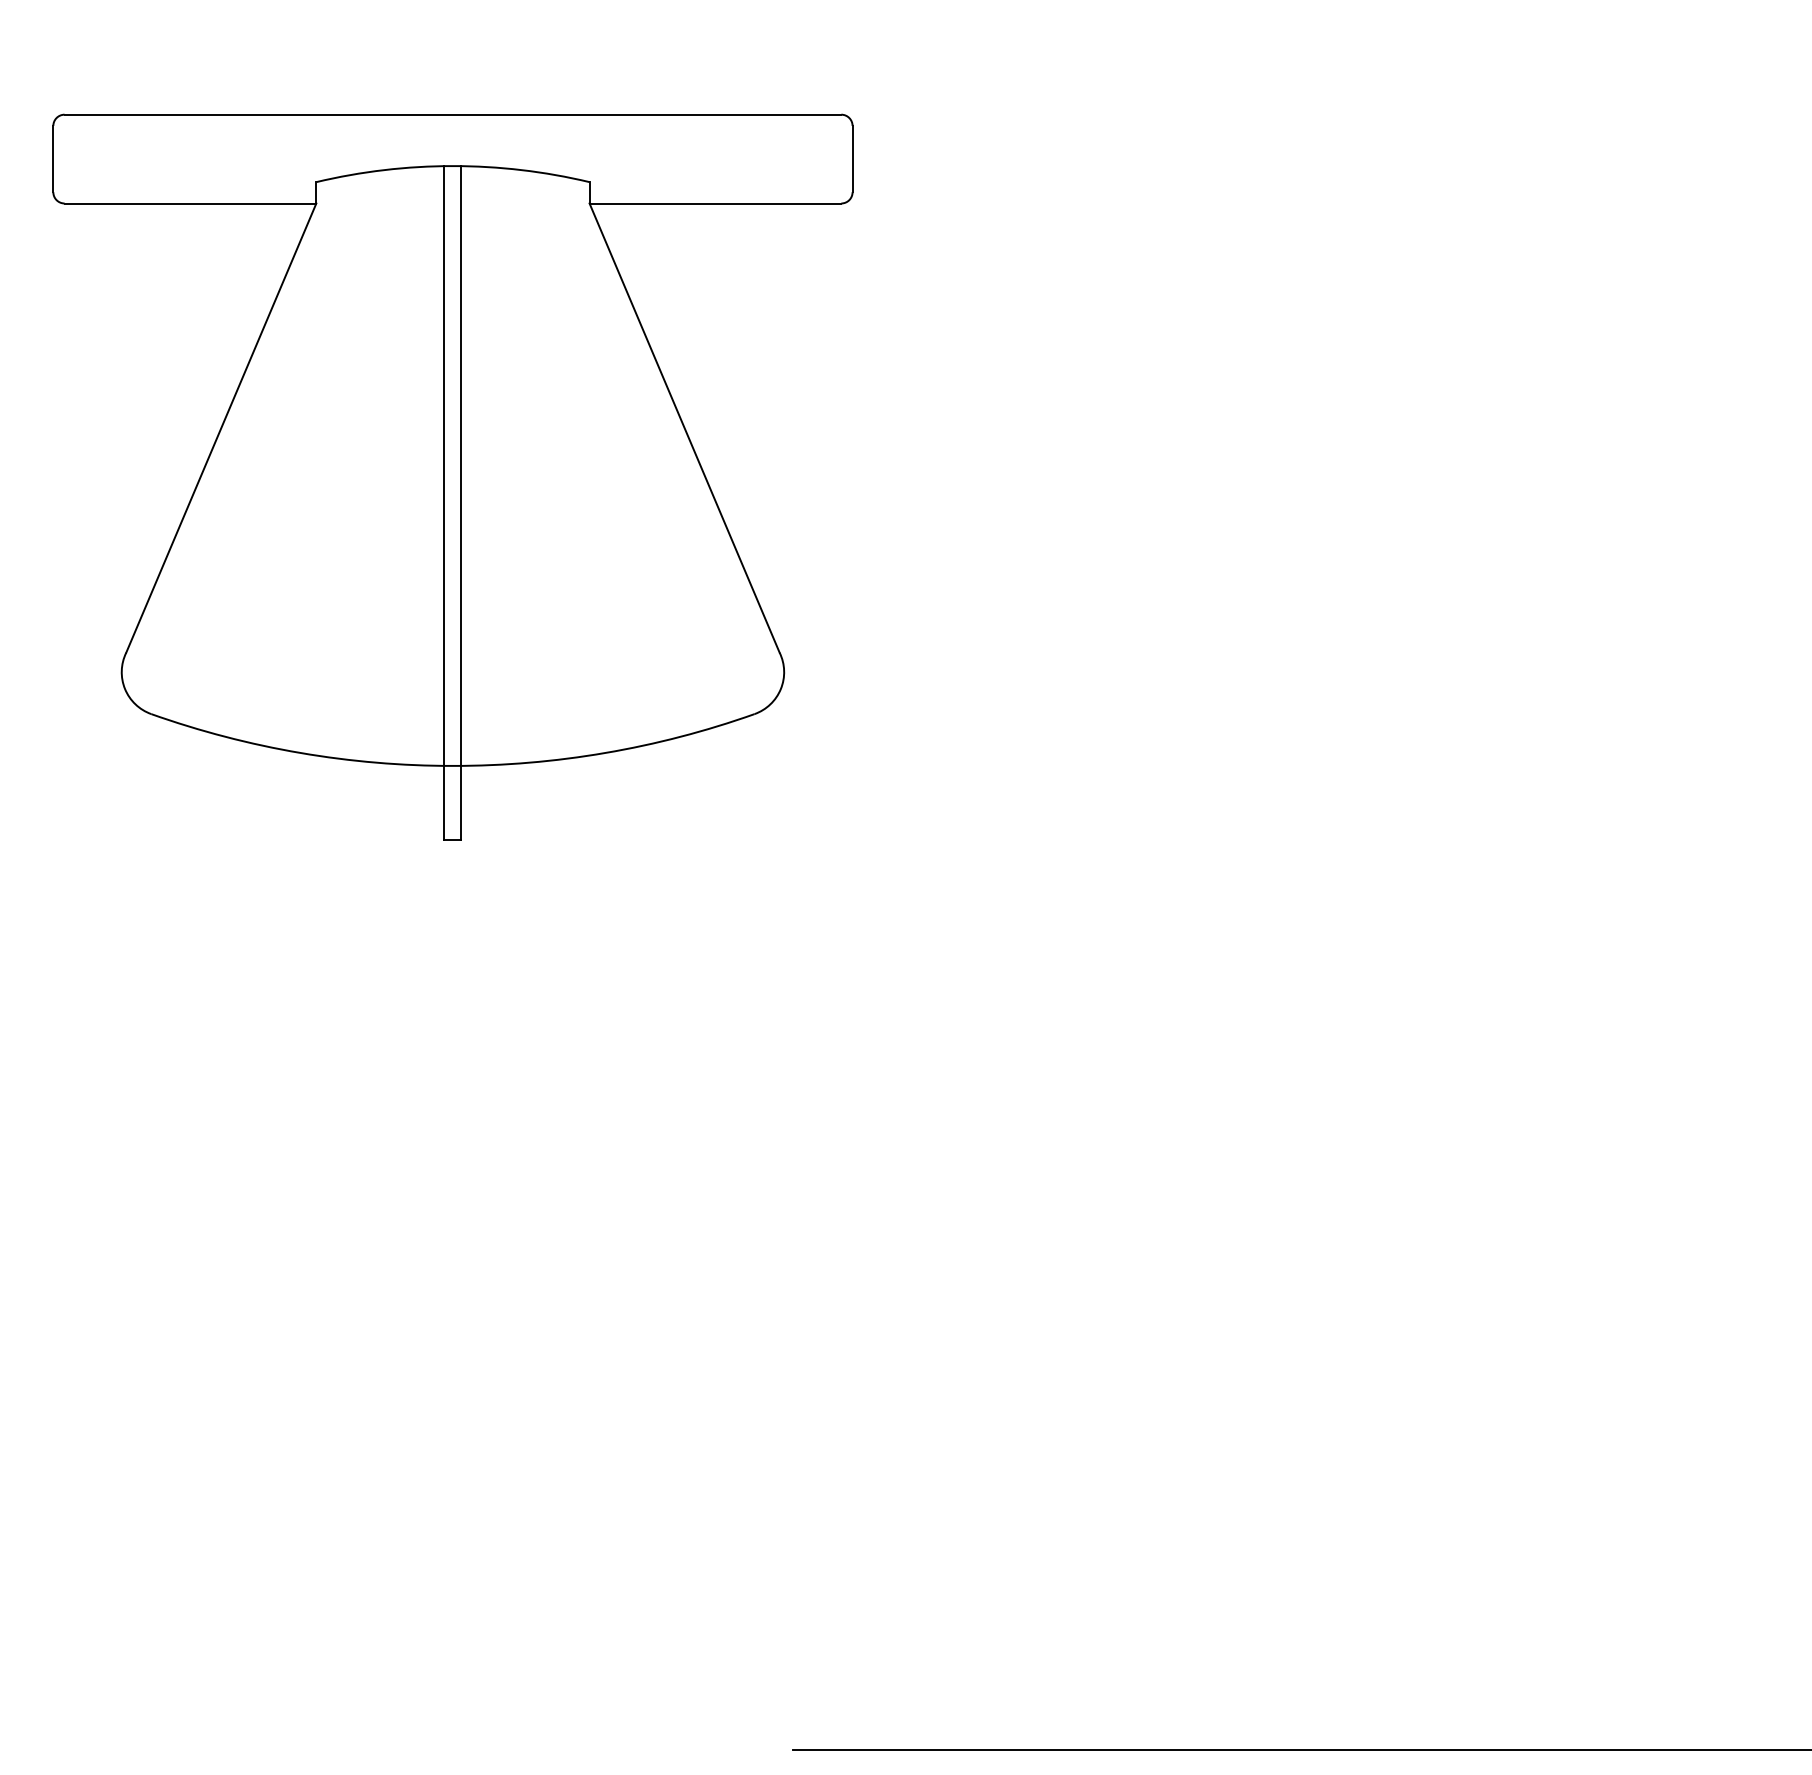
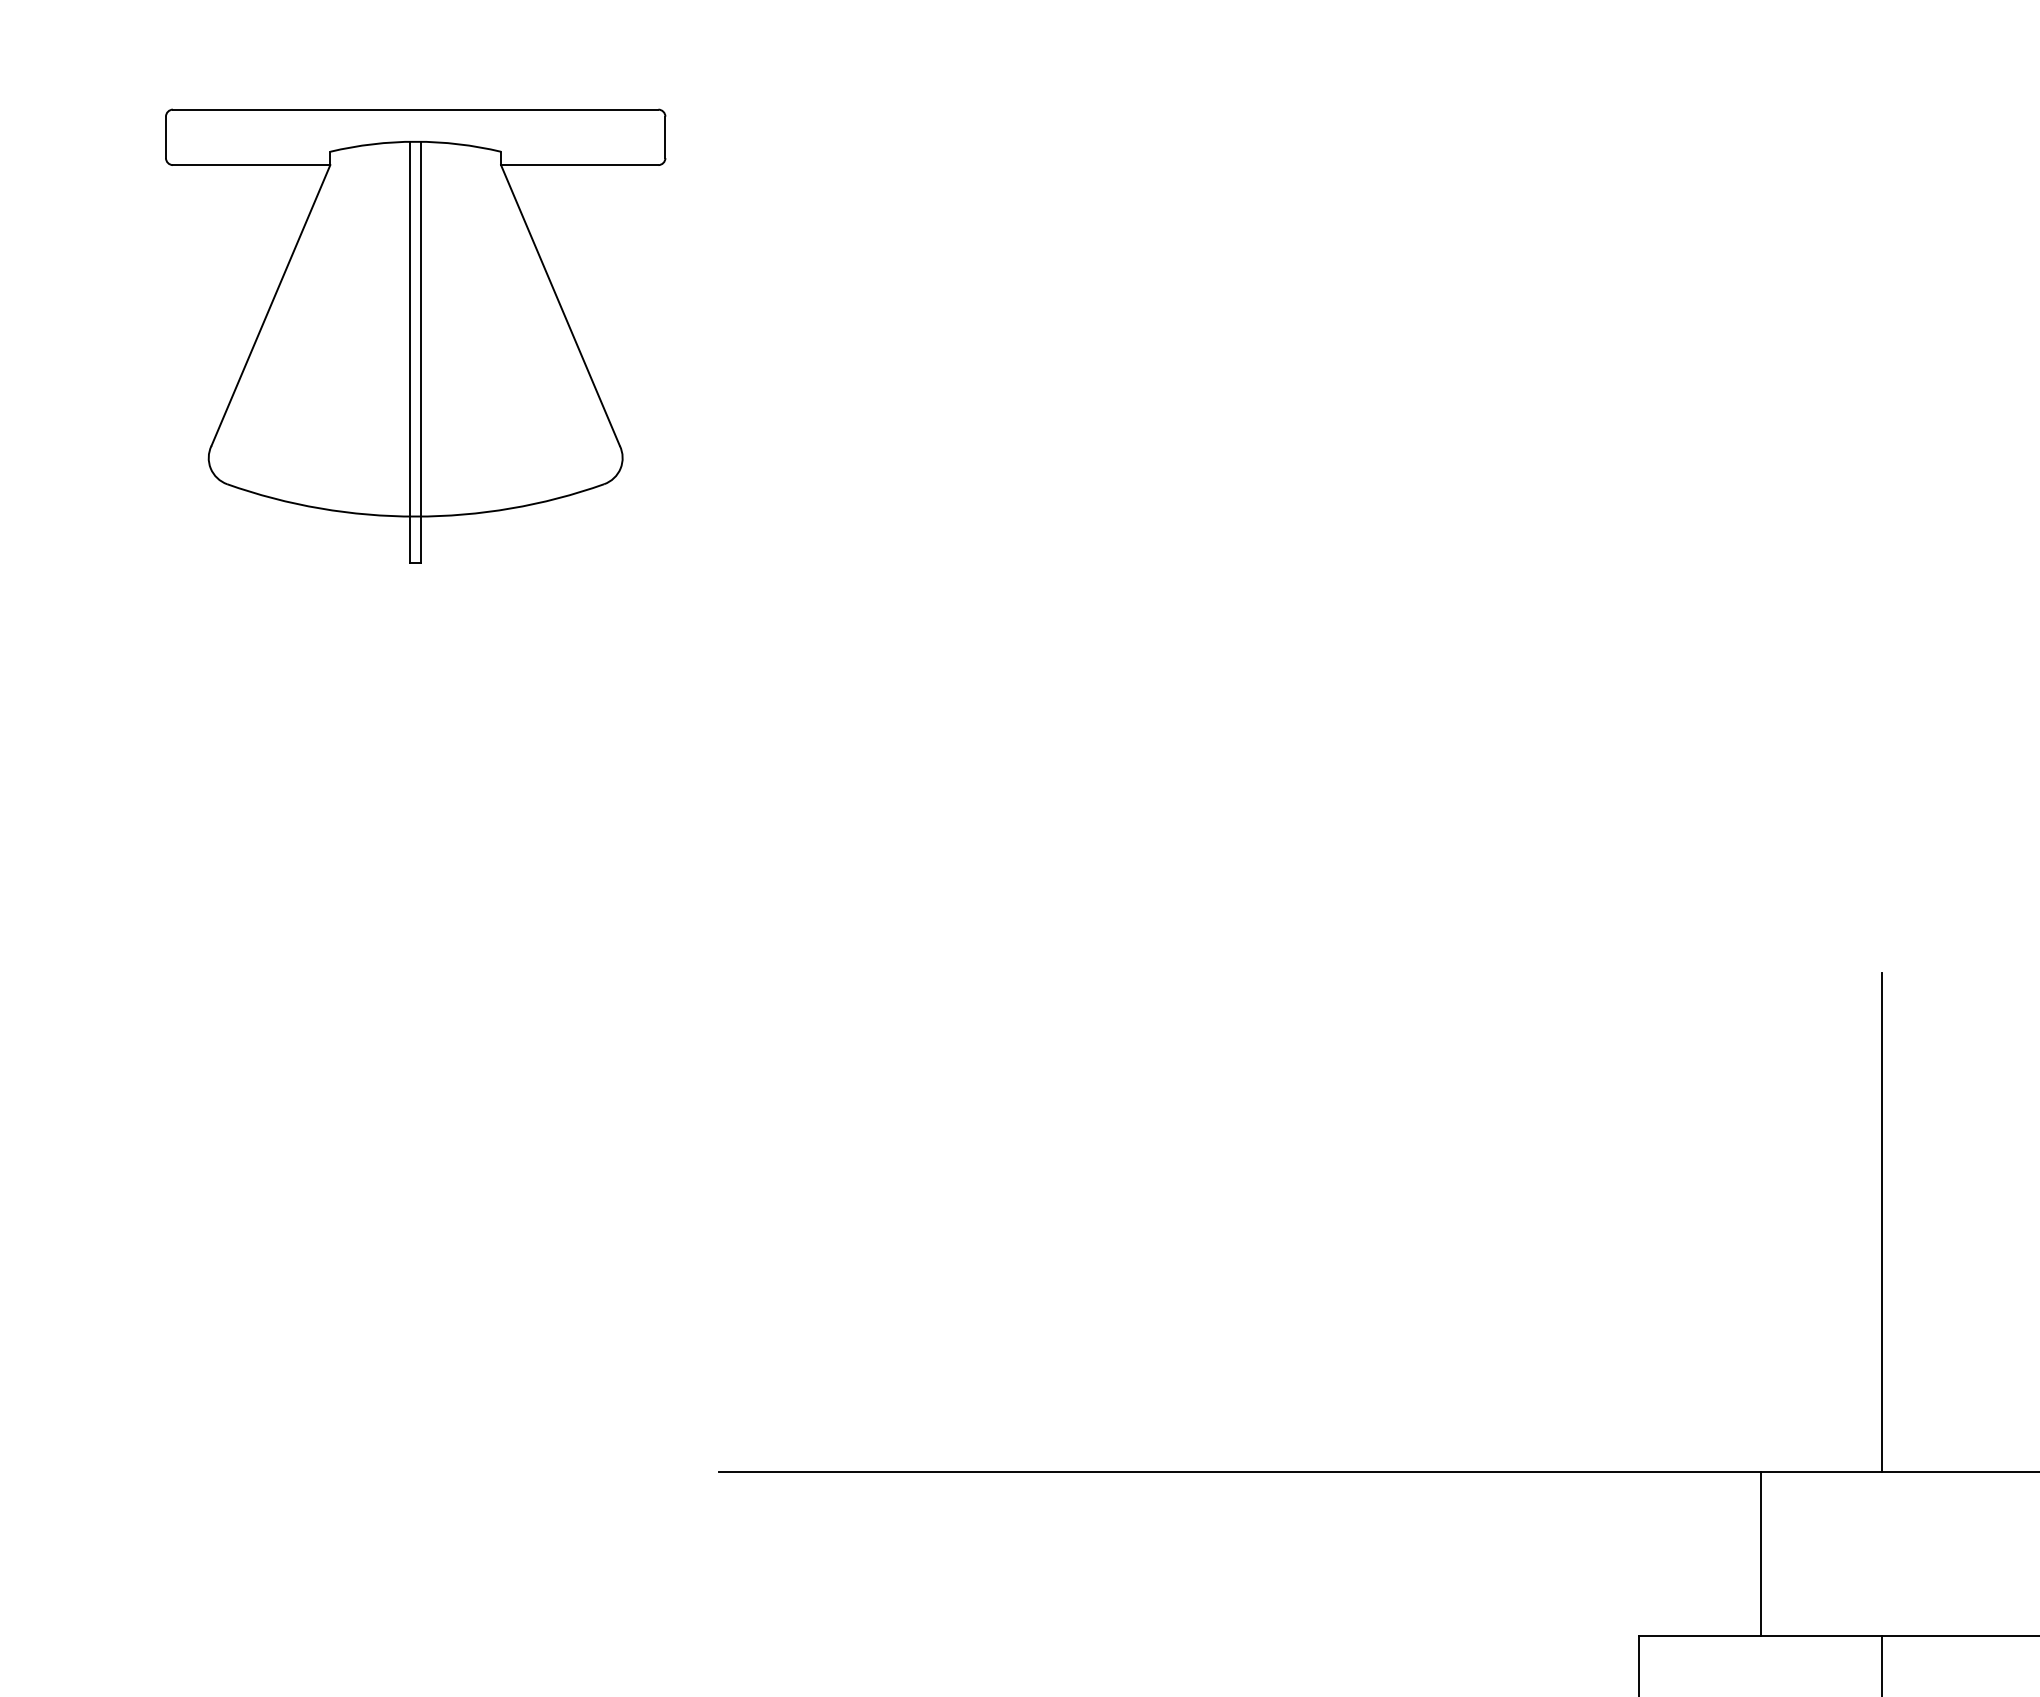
part: (452, 476) -> (415, 335), size x0.7

